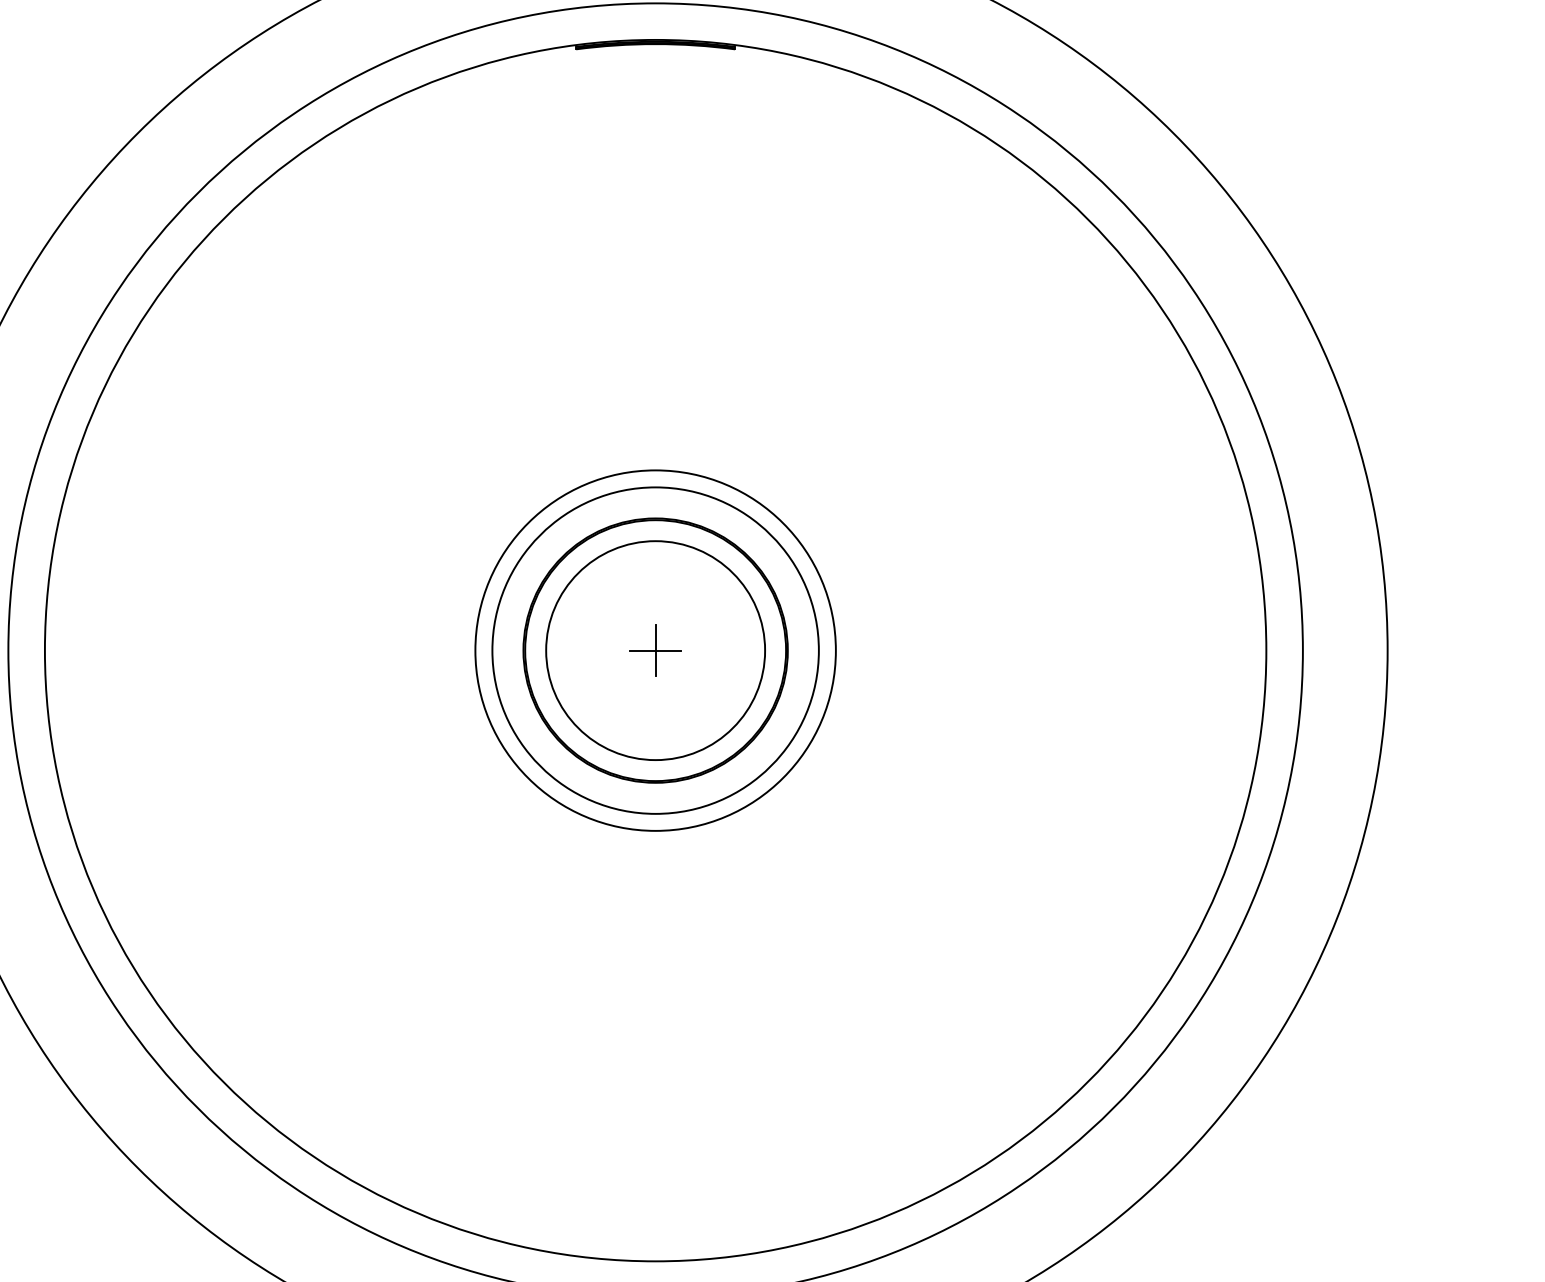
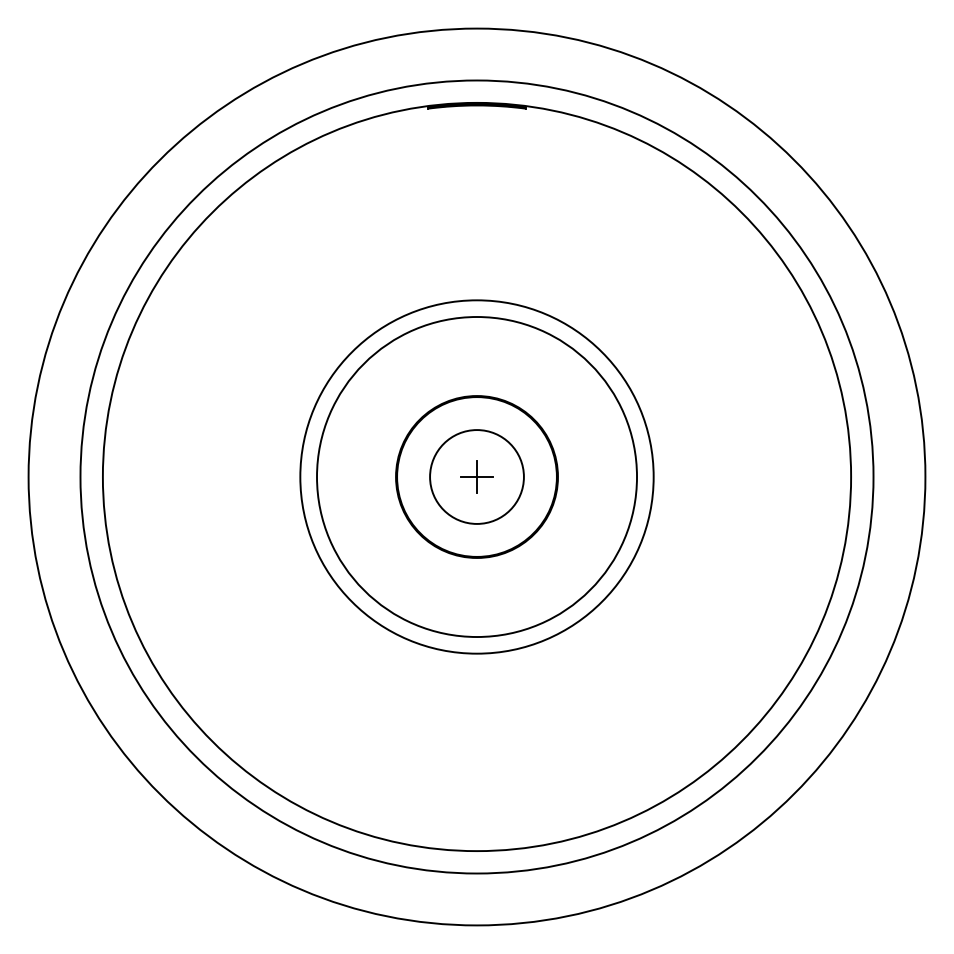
circle: (654, 649) -> (476, 476), size x0.7
circle: (654, 649) -> (476, 476), size x1.6
circle: (656, 651) -> (477, 477), size x1.6

